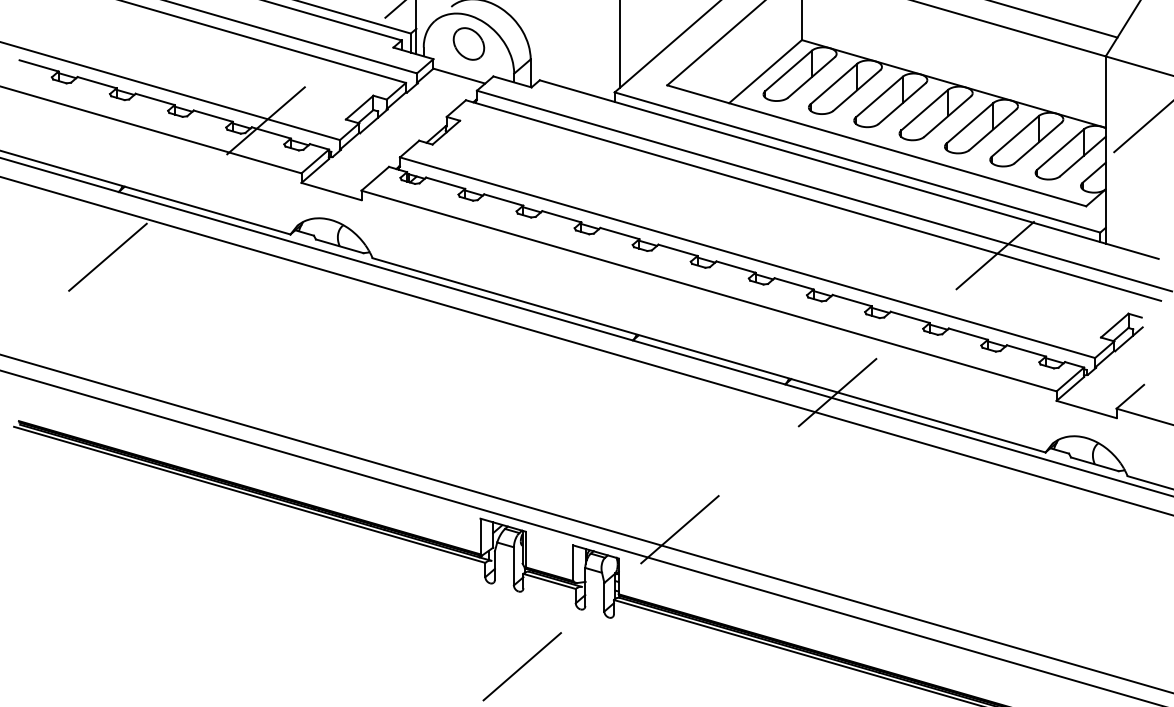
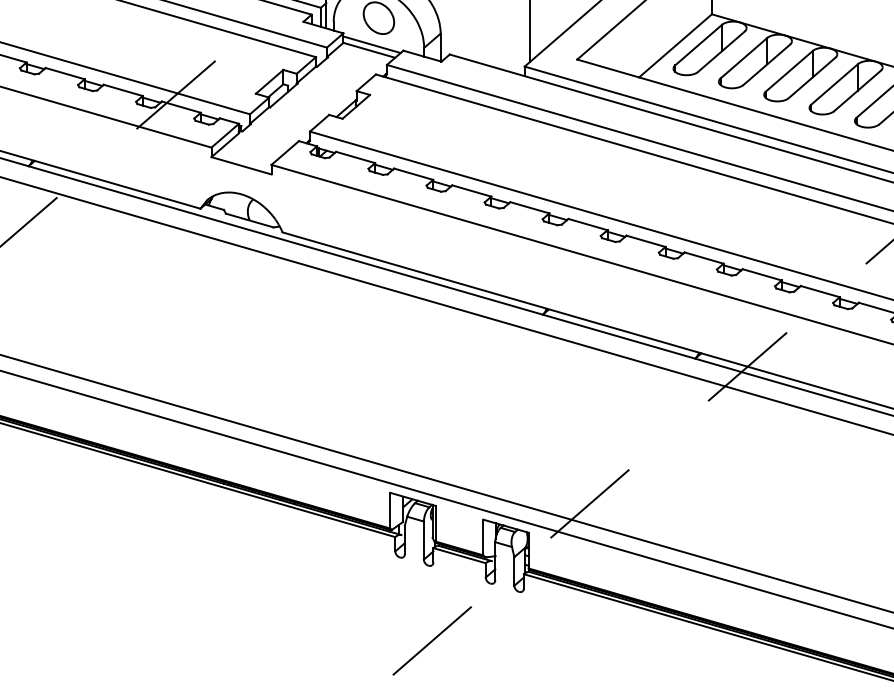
line: (461, 70) -> (371, 44), added

